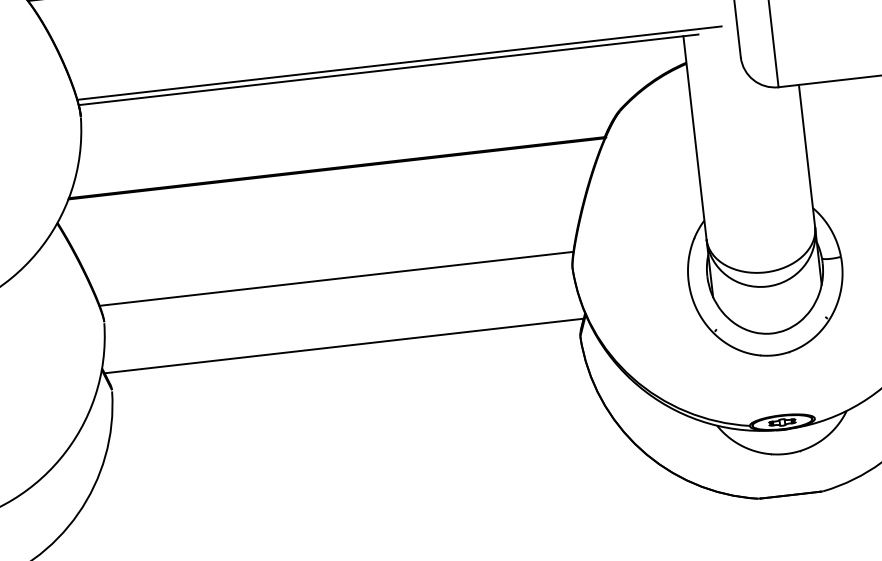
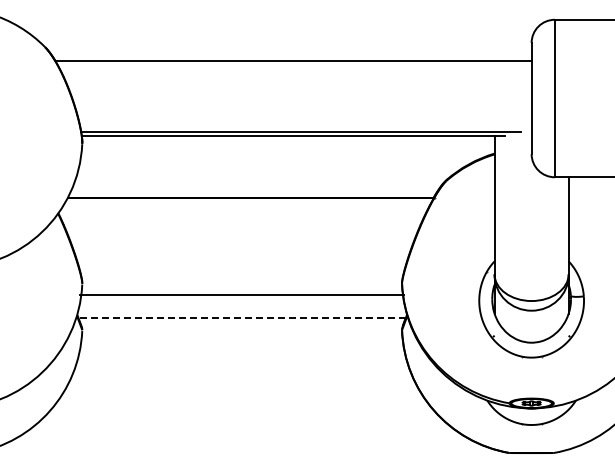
line: (335, 279) -> (241, 295), moved
line: (344, 346) -> (242, 318), solid -> dashed

